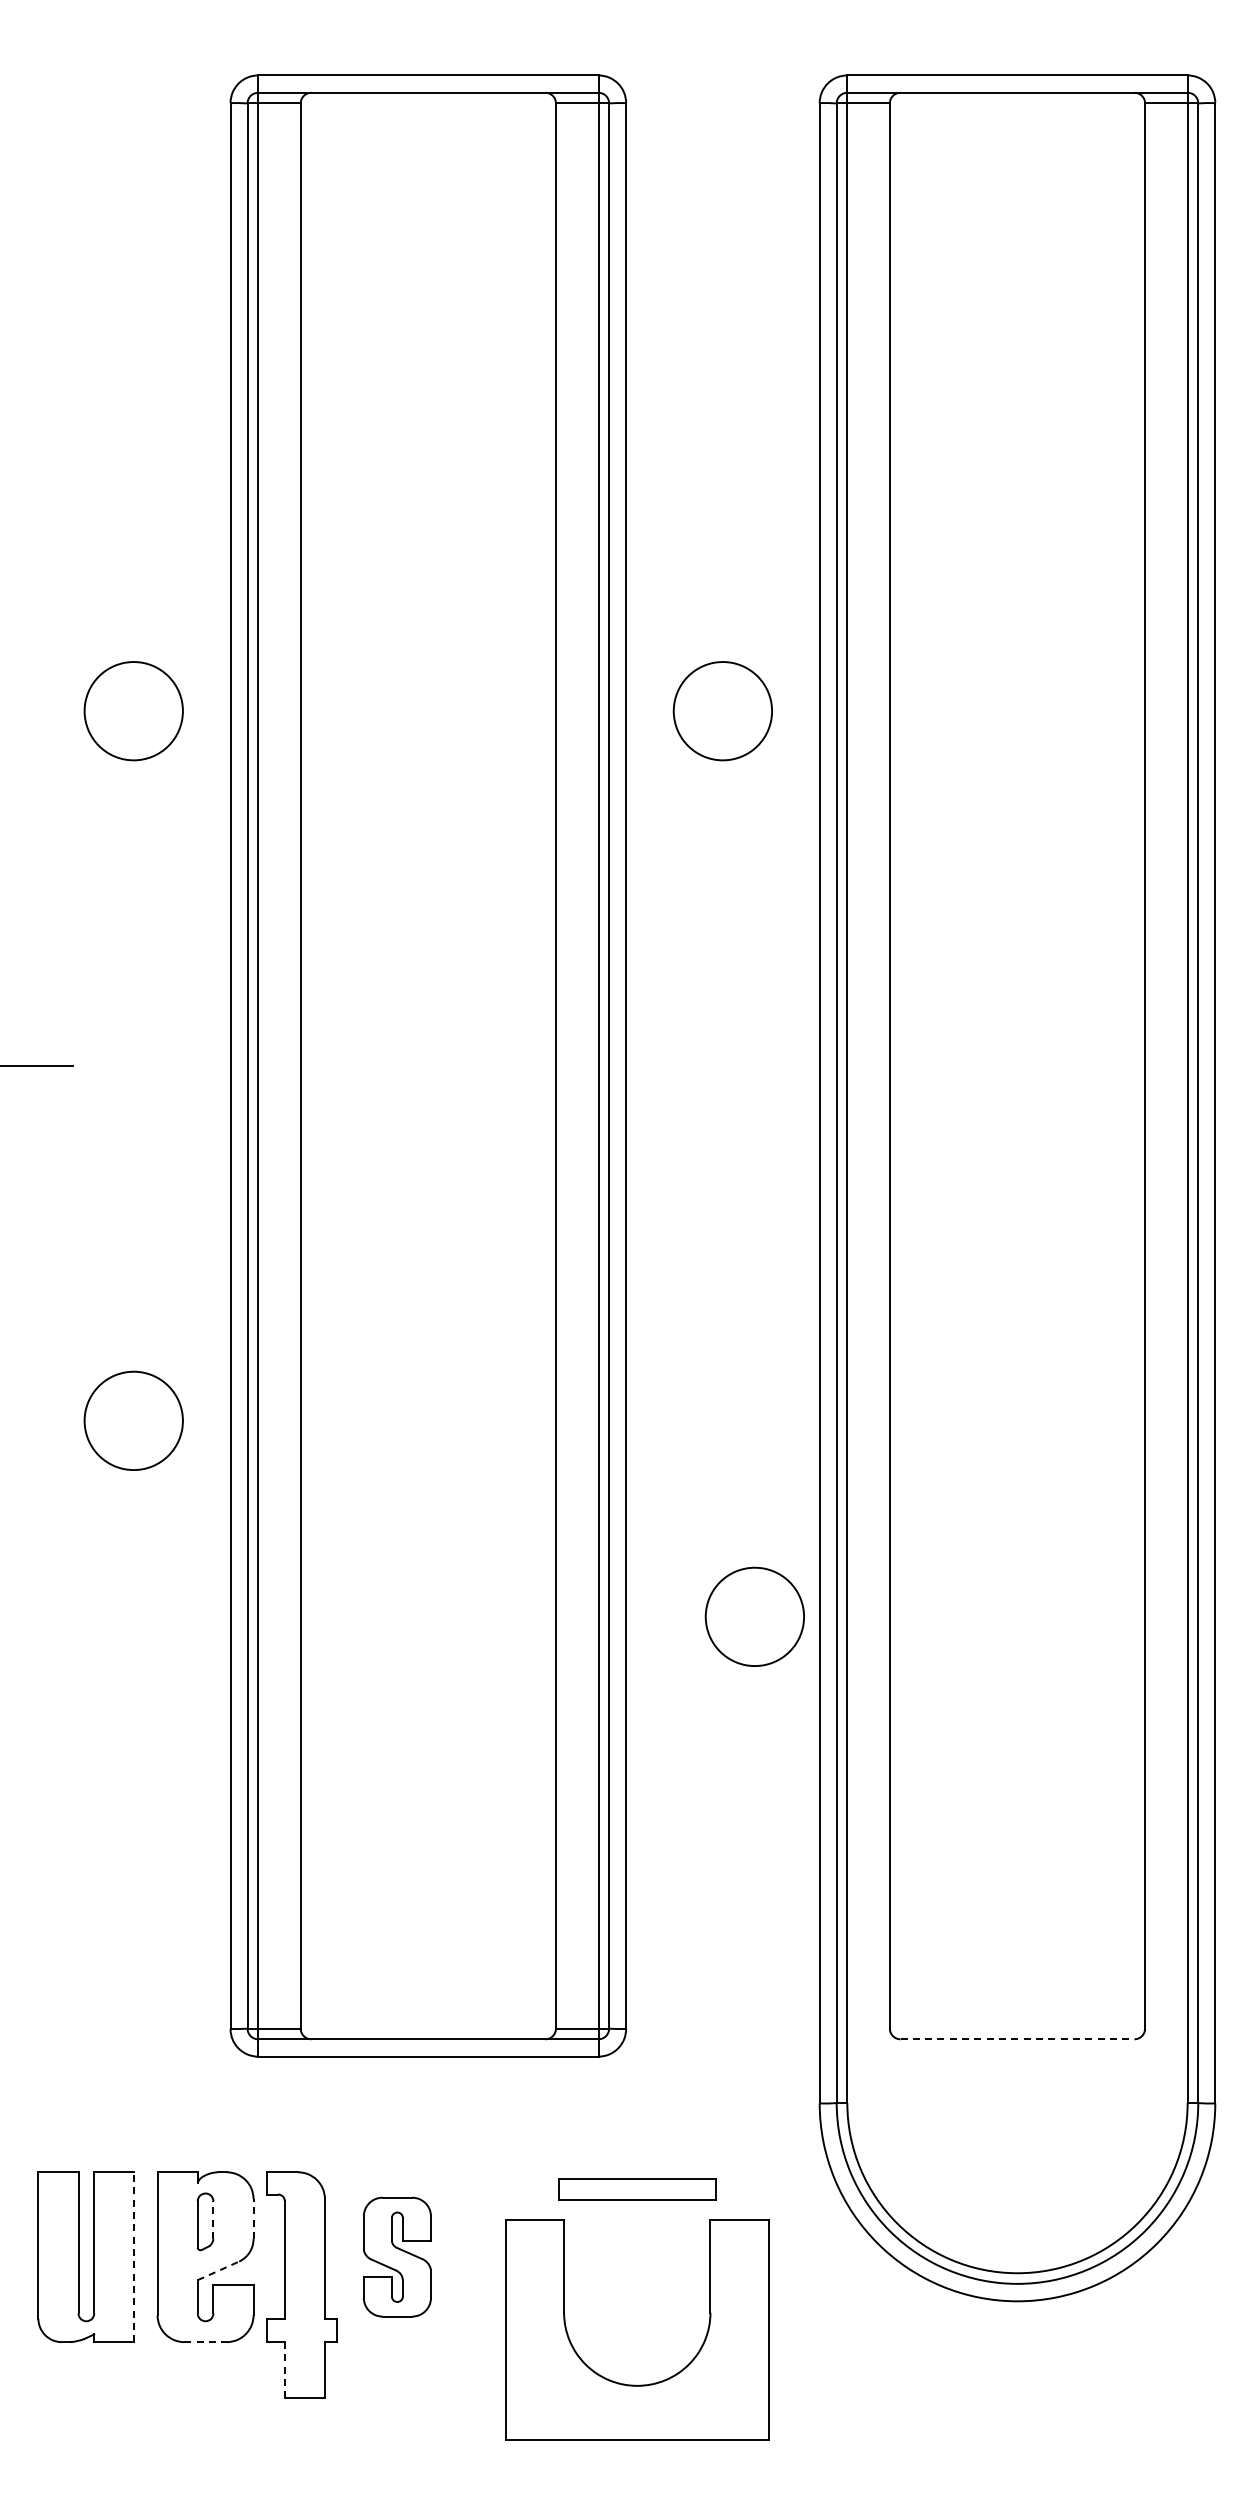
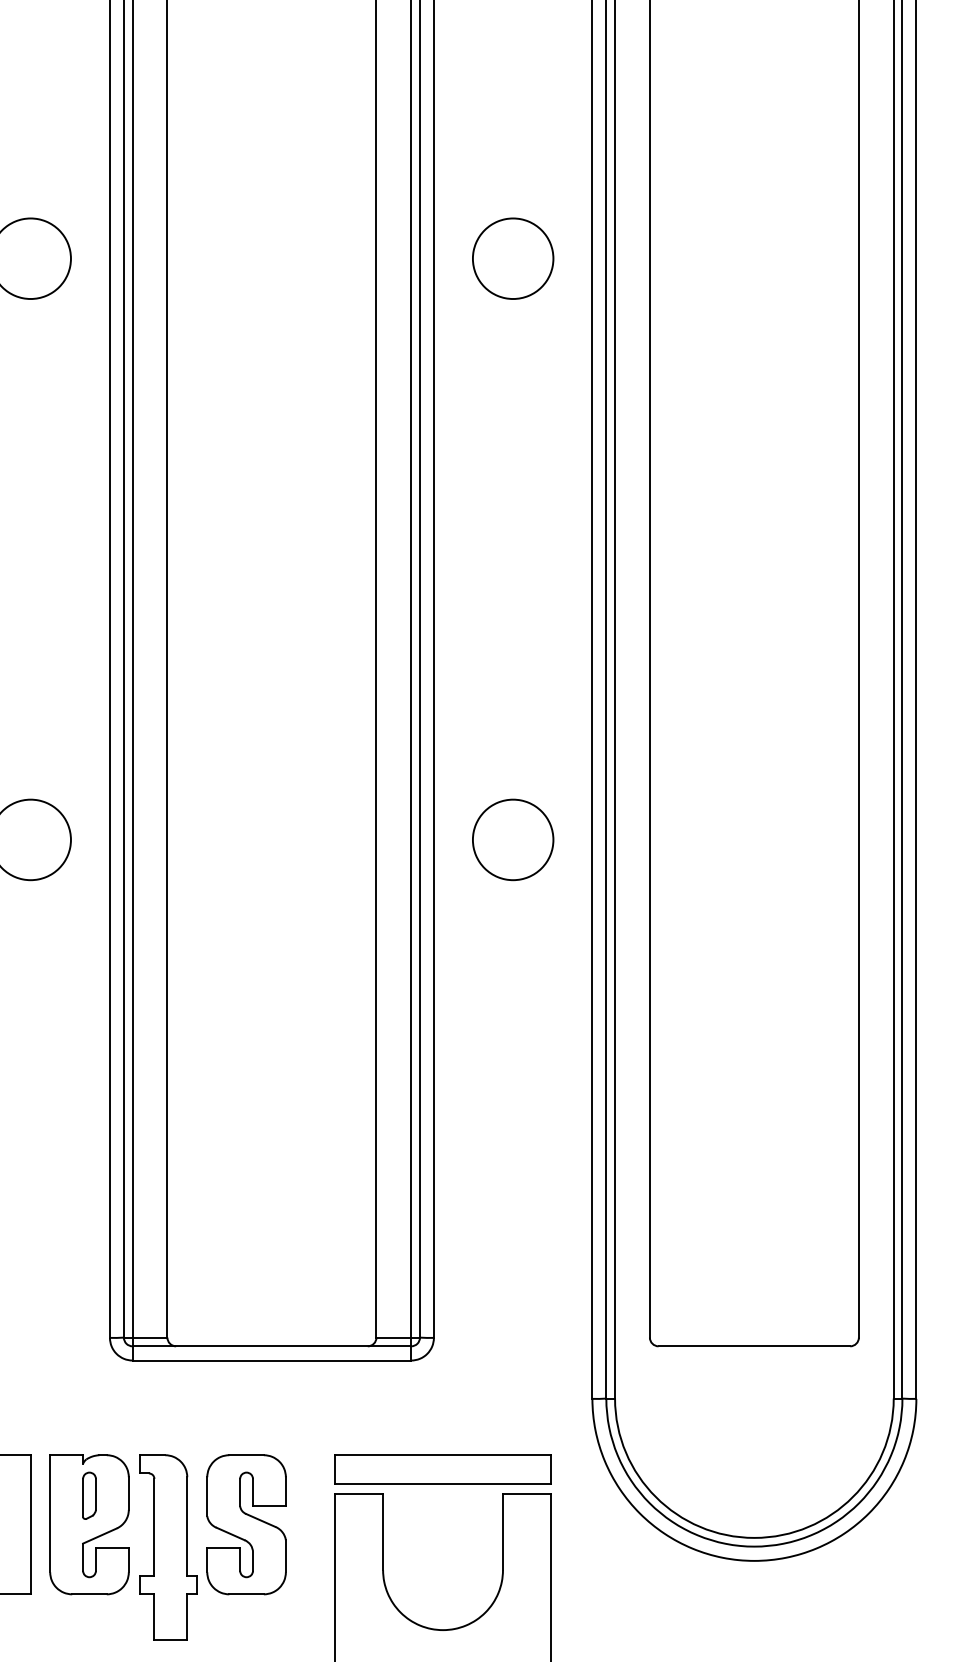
part: (754, 1616) -> (512, 839), moved
line: (1017, 2039) -> (754, 1346), dashed -> solid
part: (637, 2189) -> (443, 1469), size x1.67
line: (253, 2219) -> (128, 1493), dashed -> solid
line: (213, 2220) -> (96, 1494), dashed -> solid
part: (397, 2256) -> (246, 1524), size x1.43
line: (134, 2257) -> (31, 1525), dashed -> solid
line: (218, 2270) -> (100, 1535), dashed -> solid
line: (206, 2342) -> (90, 1594), dashed -> solid
line: (284, 2370) -> (154, 1617), dashed -> solid

